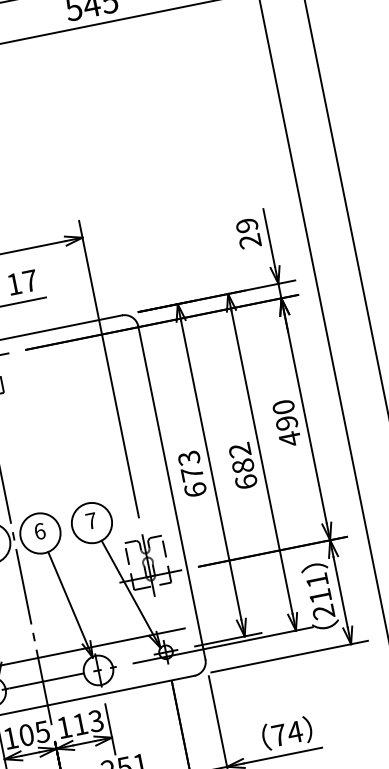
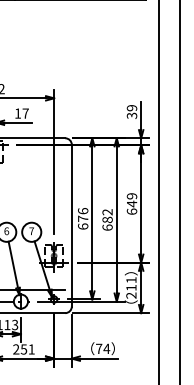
text: (251, 240) -> (132, 115), 29 -> 39
text: (285, 424) -> (131, 204), 490 -> 649
text: (189, 458) -> (83, 211), 673 -> 676

